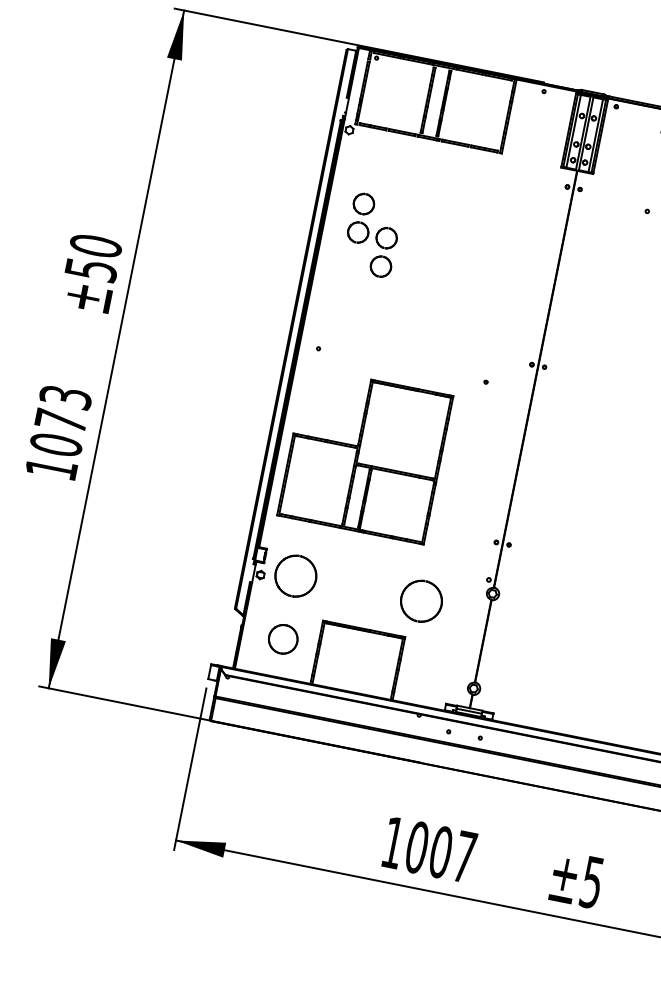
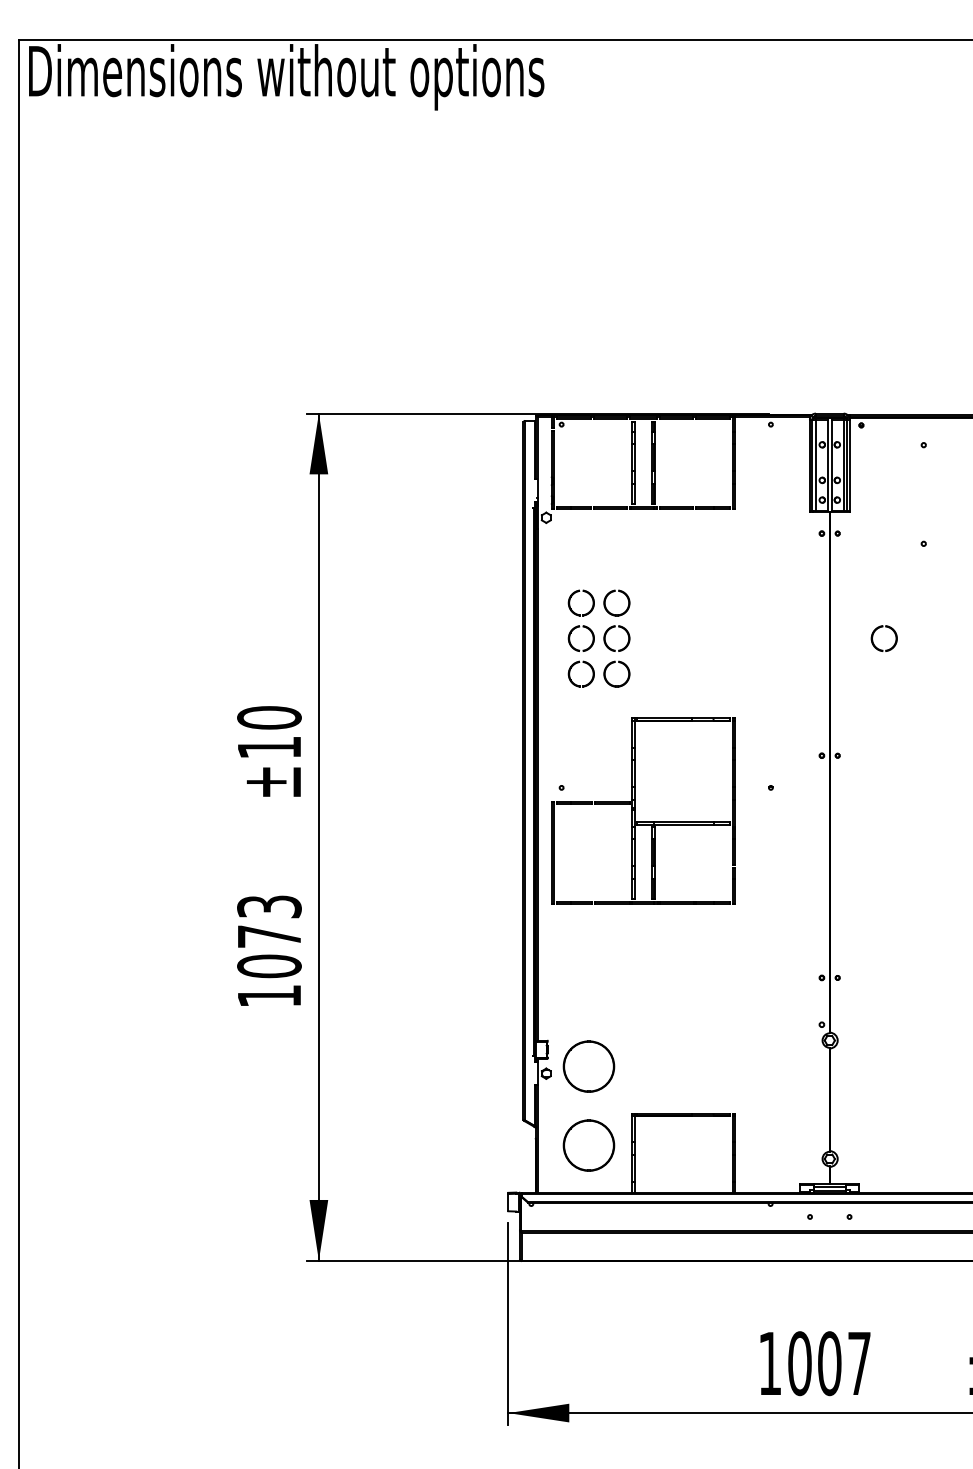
part: (389, 201) -> (611, 593), added
part: (345, 255) -> (571, 669), added
text: (91, 269) -> (269, 747), ±50 -> ±10
part: (592, 277) -> (873, 636), added
part: (359, 453) -> (635, 810), moved
part: (421, 601) -> (745, 1066), removed
part: (282, 639) -> (588, 1145), size x1.43

